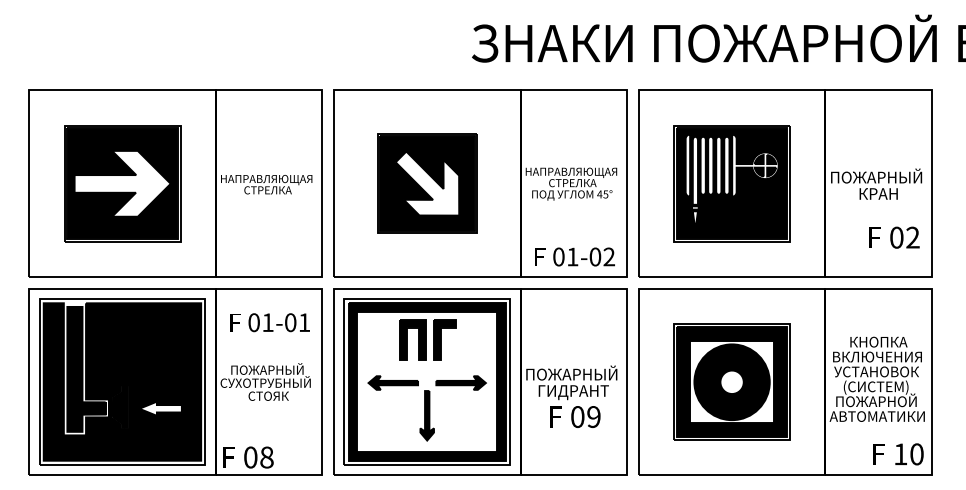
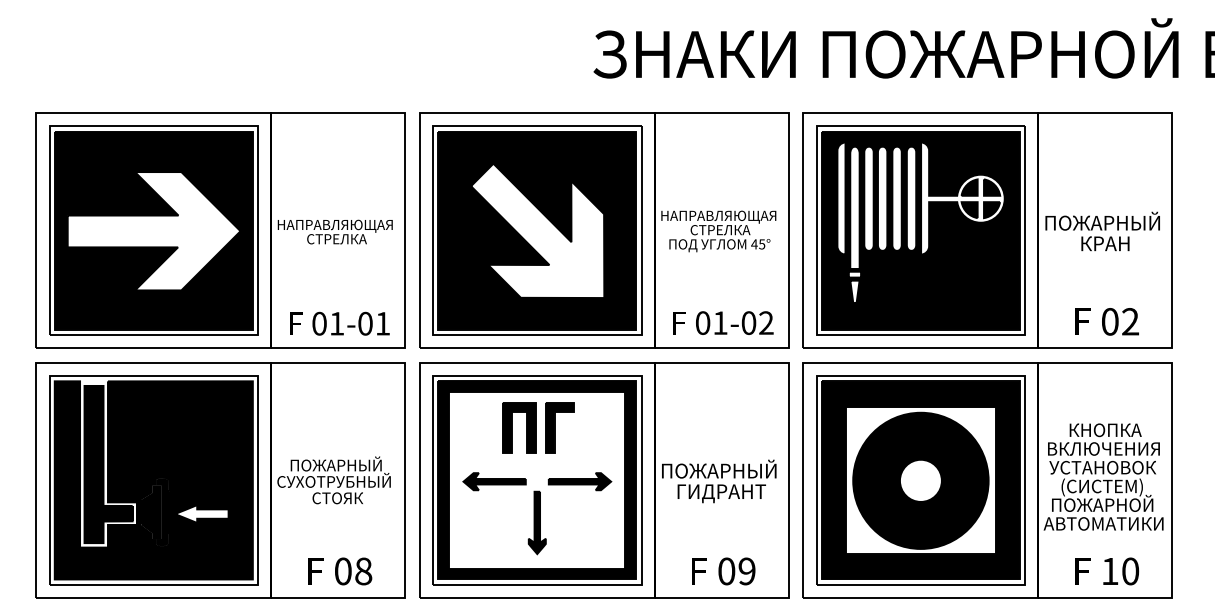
part: (122, 183) -> (153, 230), size x1.43
part: (427, 183) -> (537, 230), size x1.67
part: (731, 183) -> (920, 230), size x1.43
text: (893, 237) -> (1106, 321), moved
text: (270, 322) -> (339, 323), moved
part: (731, 382) -> (920, 480), size x1.43
text: (575, 417) -> (723, 571), moved
text: (897, 454) -> (1106, 571), moved
text: (248, 457) -> (340, 571), moved

